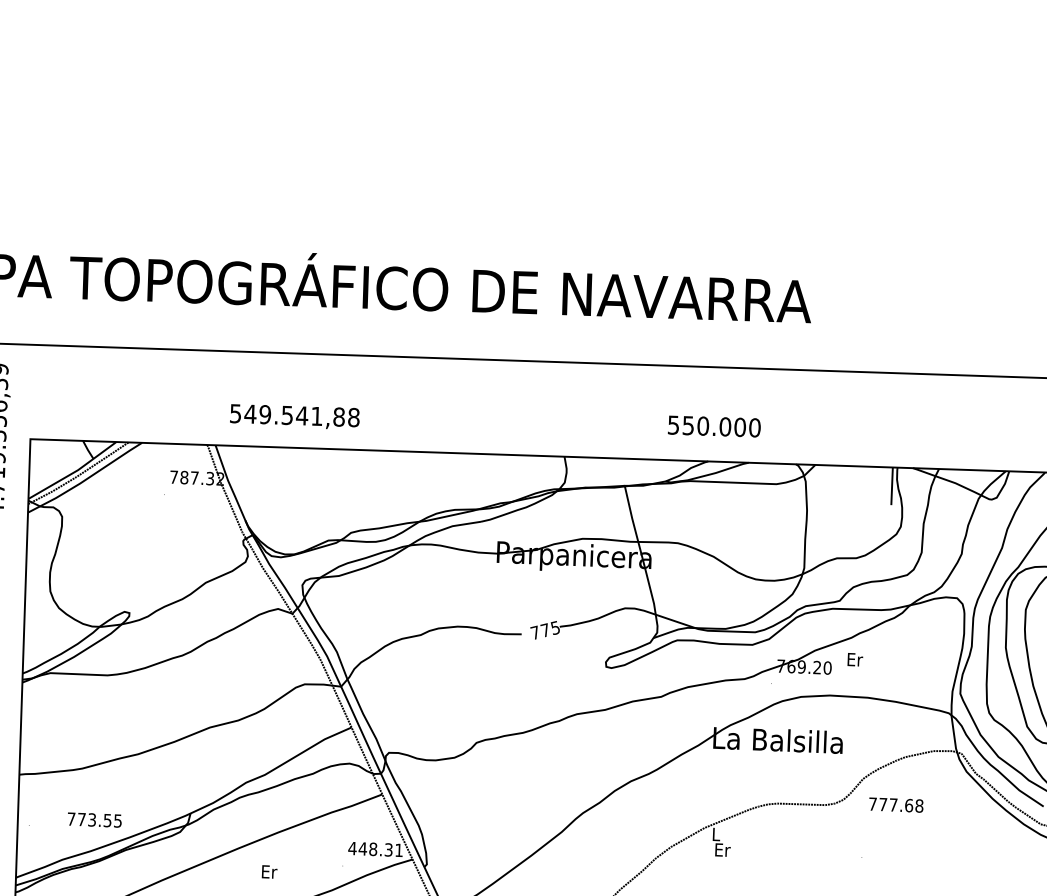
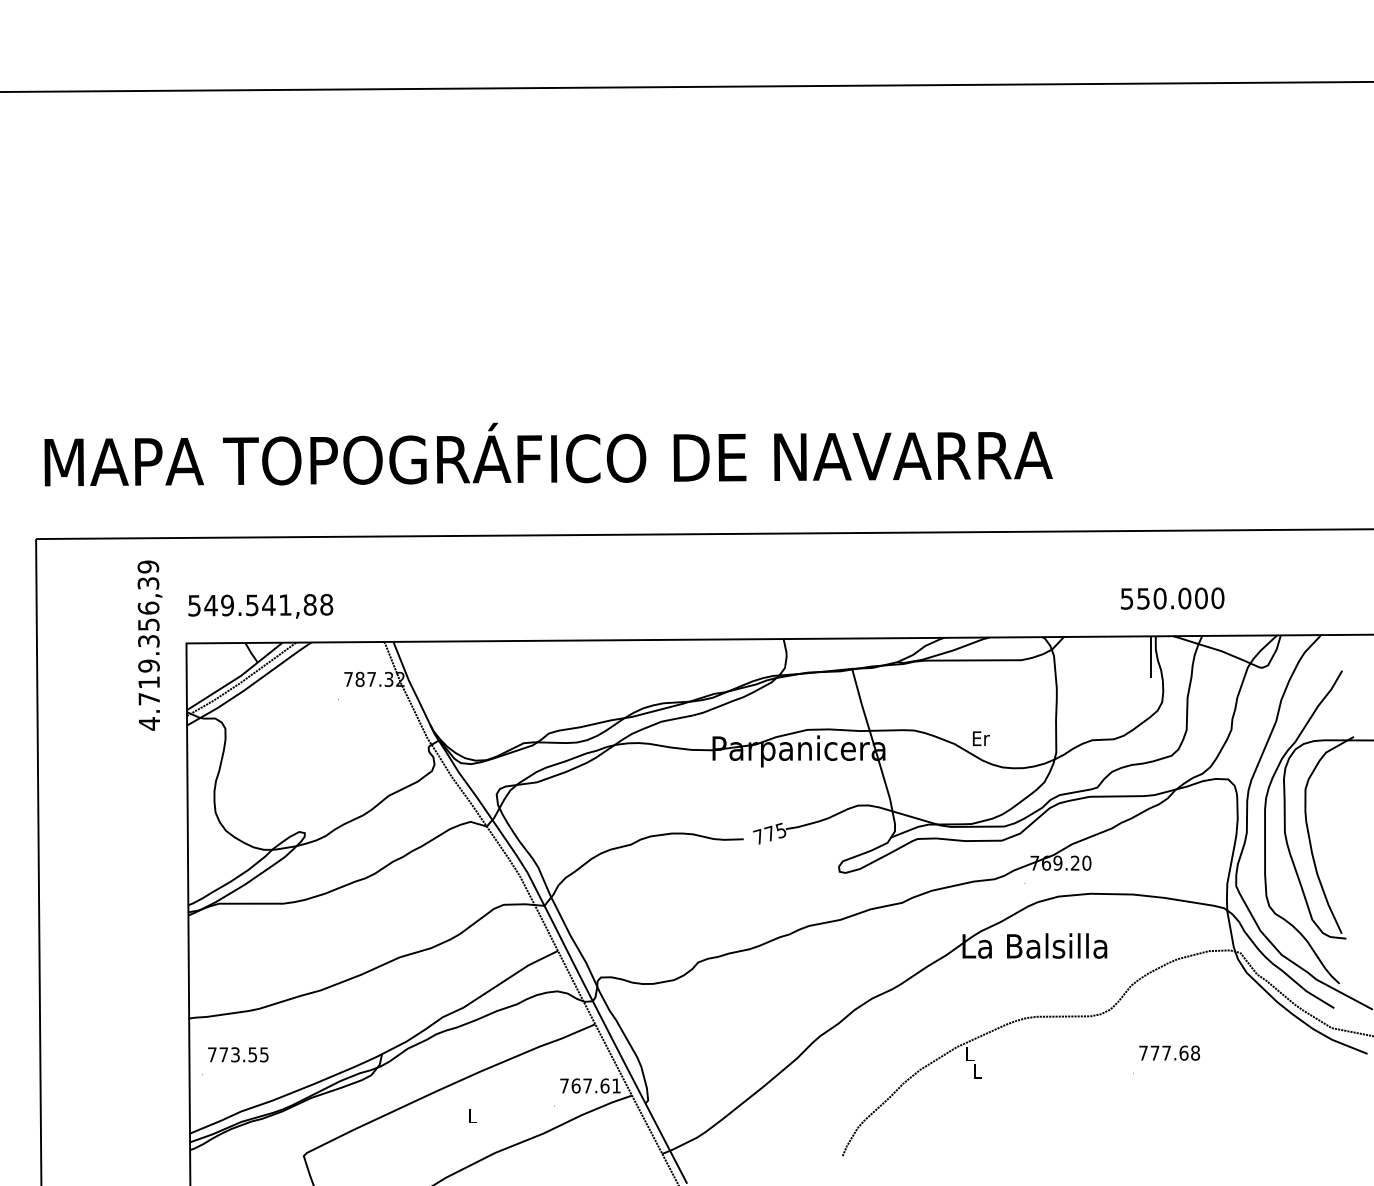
text: (294, 416) -> (260, 606), moved
text: (714, 426) -> (1172, 598), moved
text: (855, 659) -> (981, 738), moved
text: (896, 804) -> (1169, 1052), moved
text: (94, 819) -> (238, 1054), moved
text: (370, 848) -> (584, 1085), 448.31 -> 767.61
text: (722, 849) -> (977, 1070), Er -> L
text: (269, 871) -> (472, 1115), Er -> L

